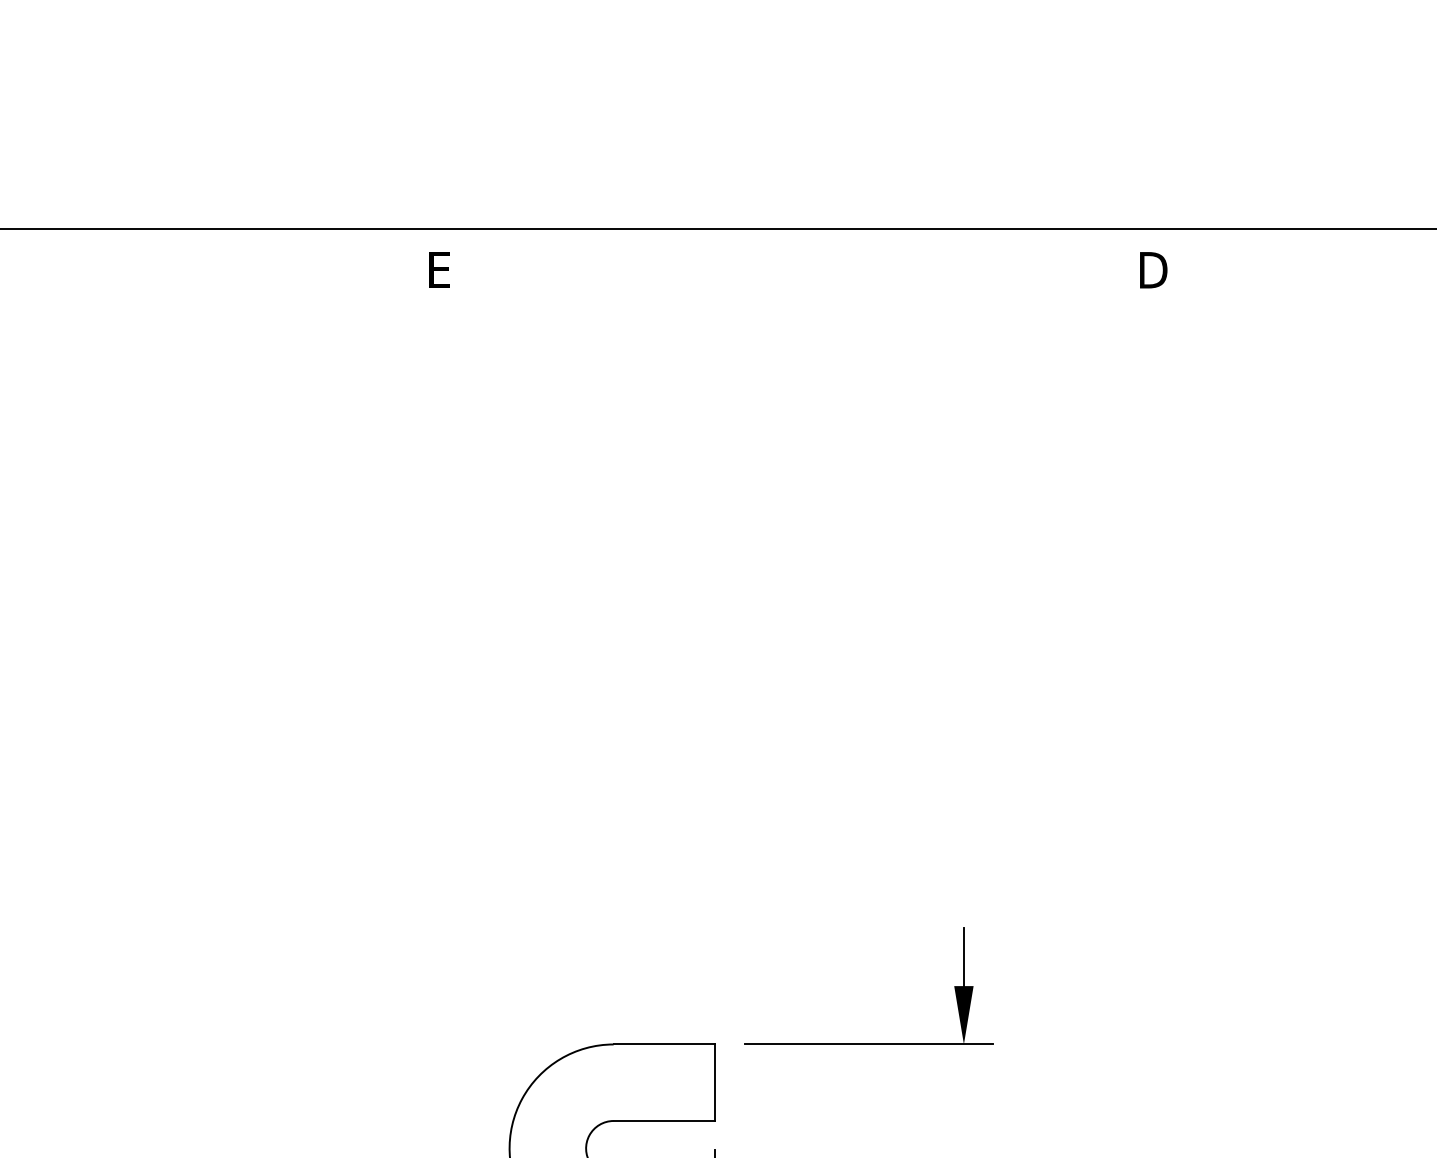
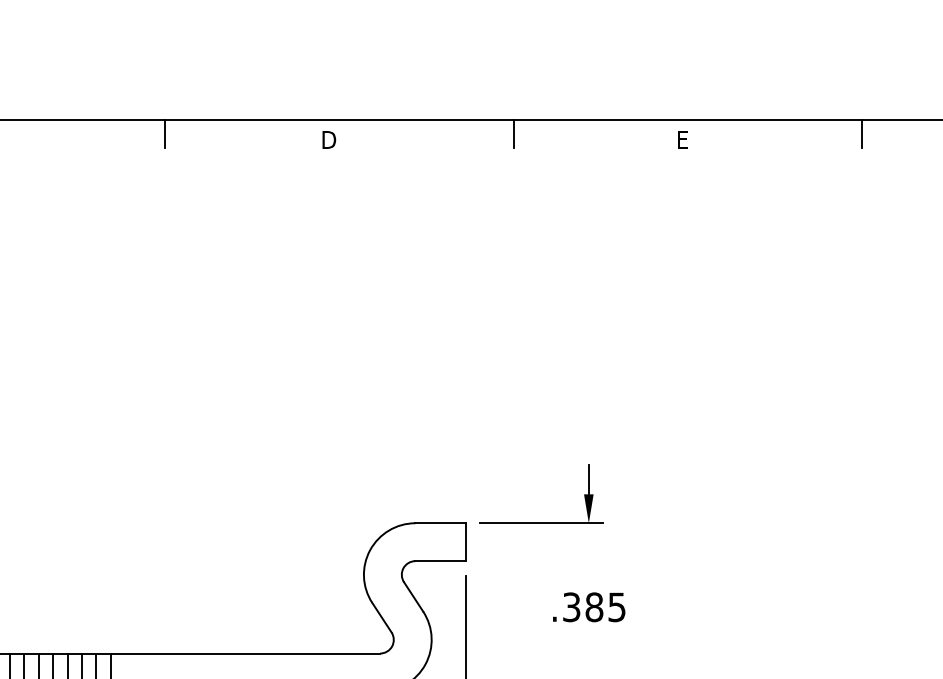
line: (108, 257) -> (165, 133), added
line: (811, 257) -> (513, 133), added
text: (440, 269) -> (329, 139), E -> D
text: (1153, 269) -> (682, 139), D -> E

